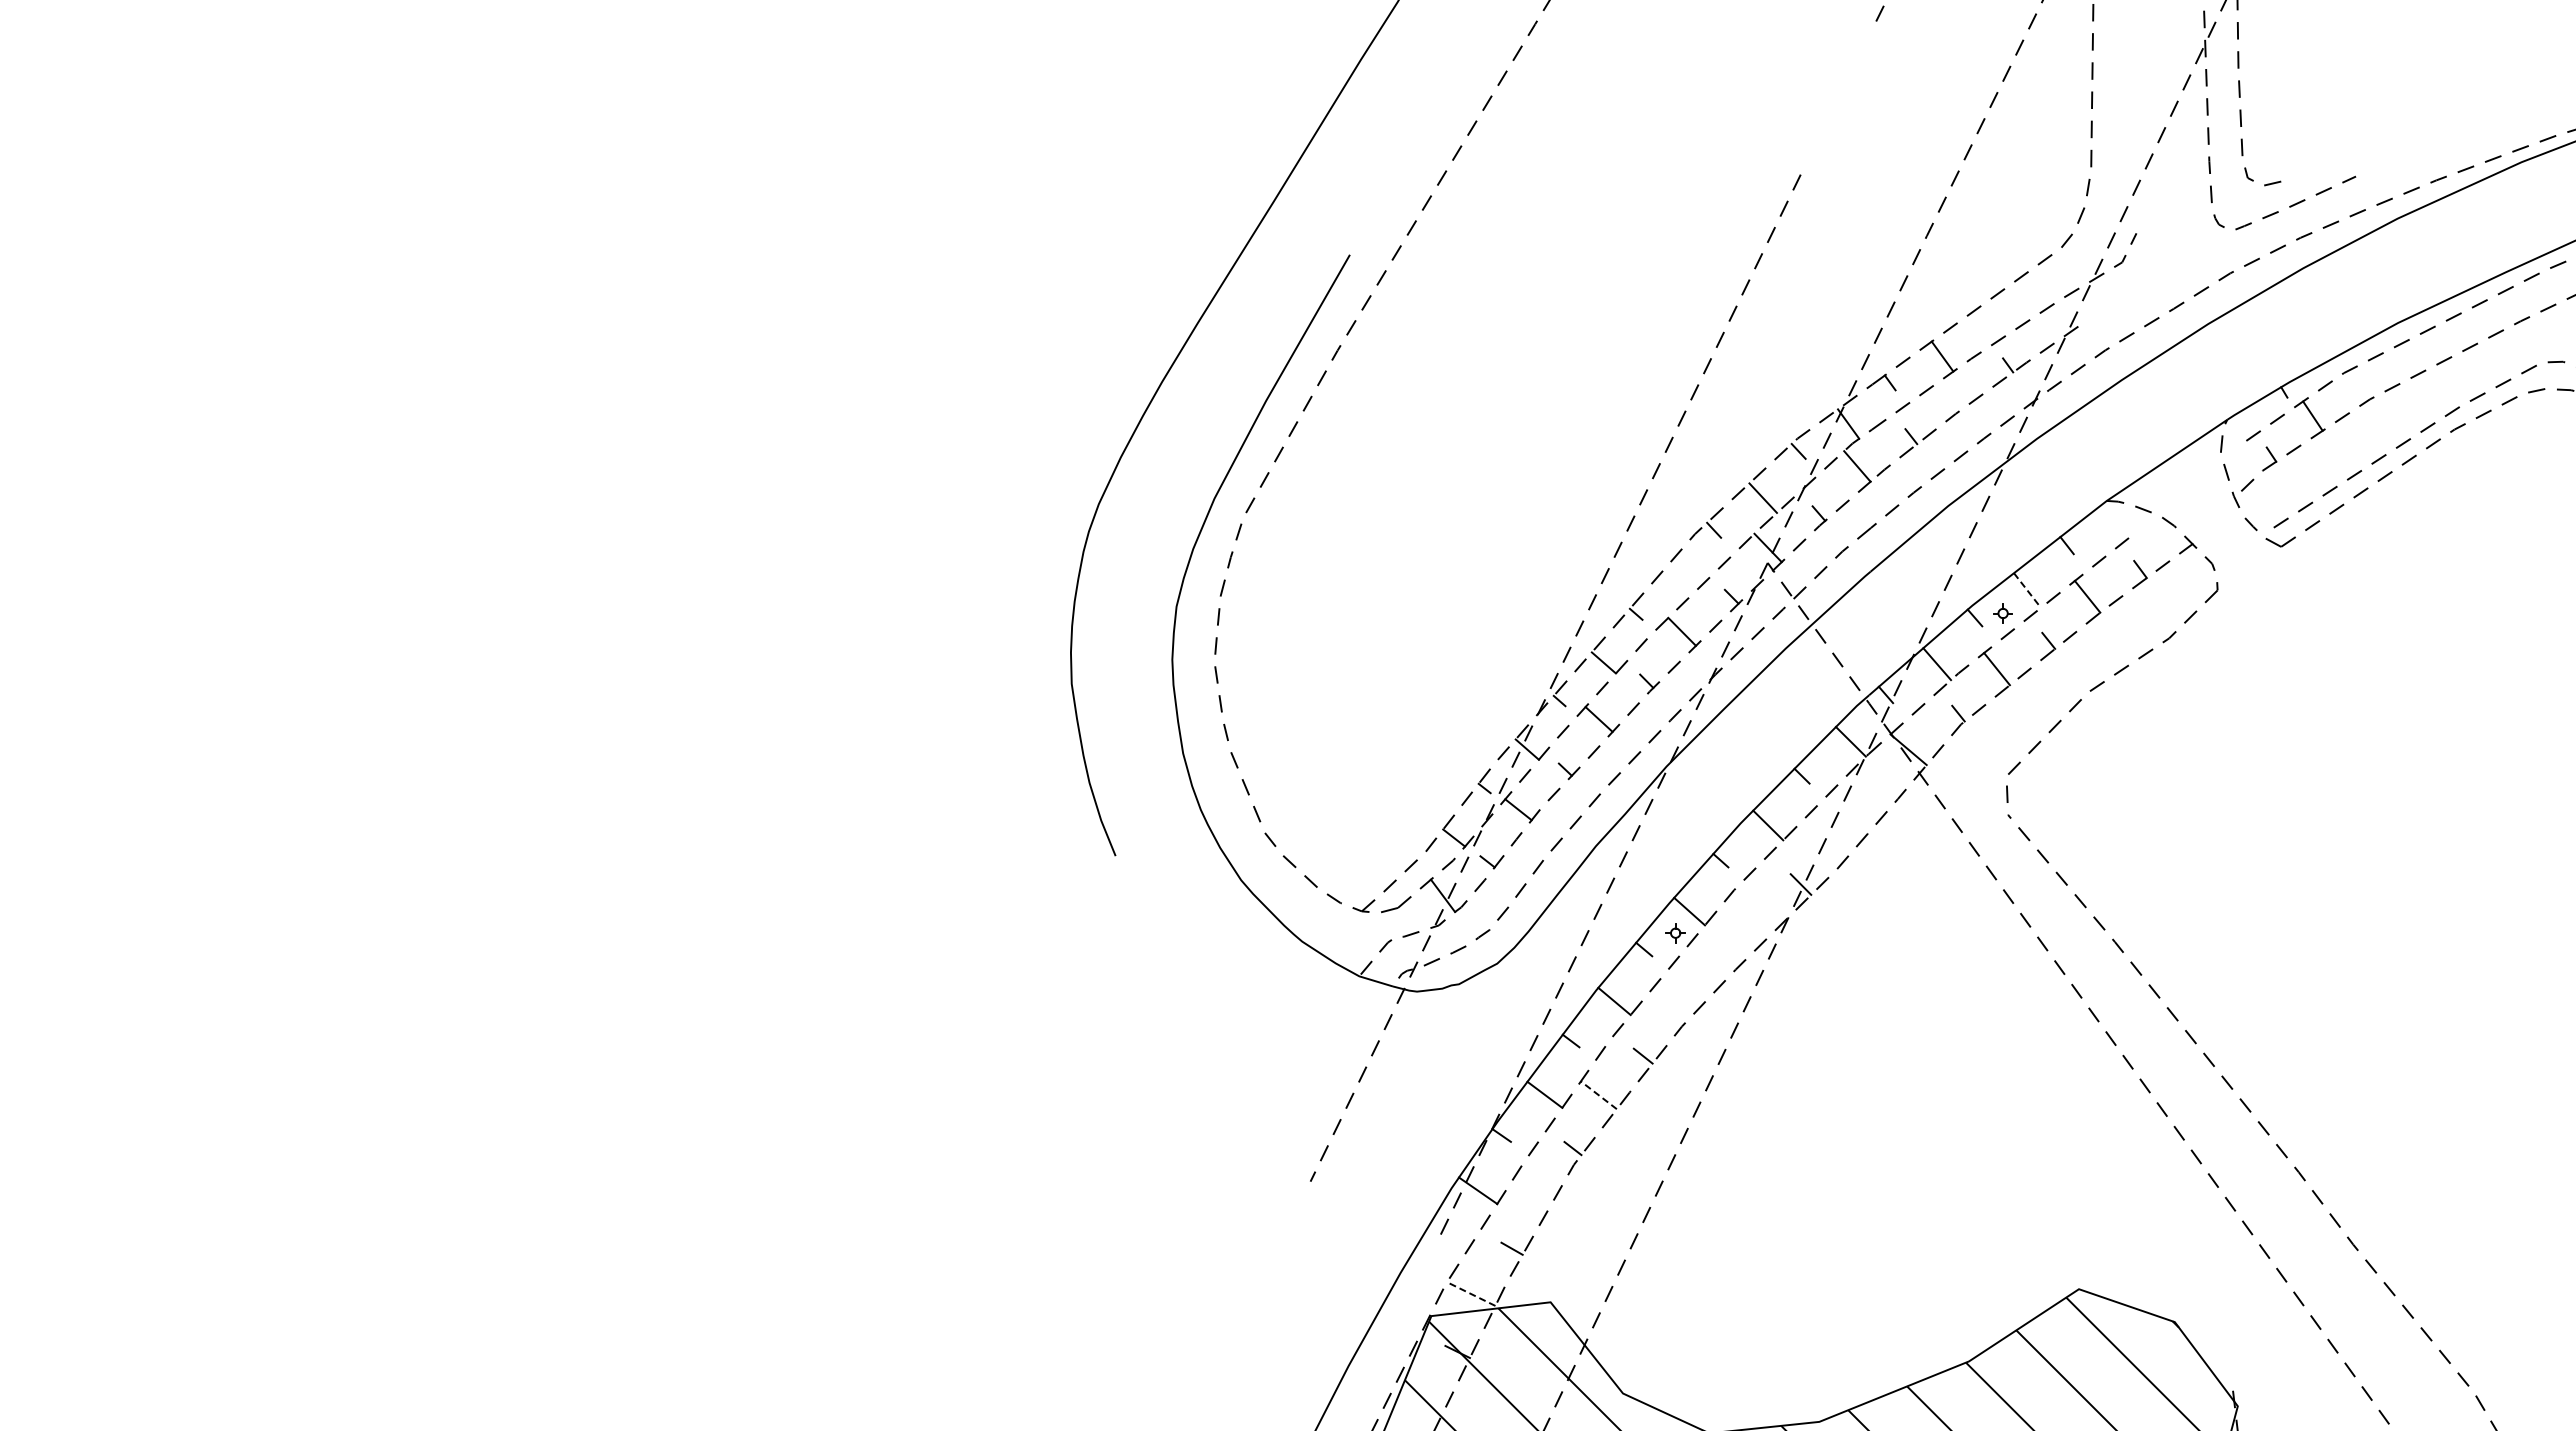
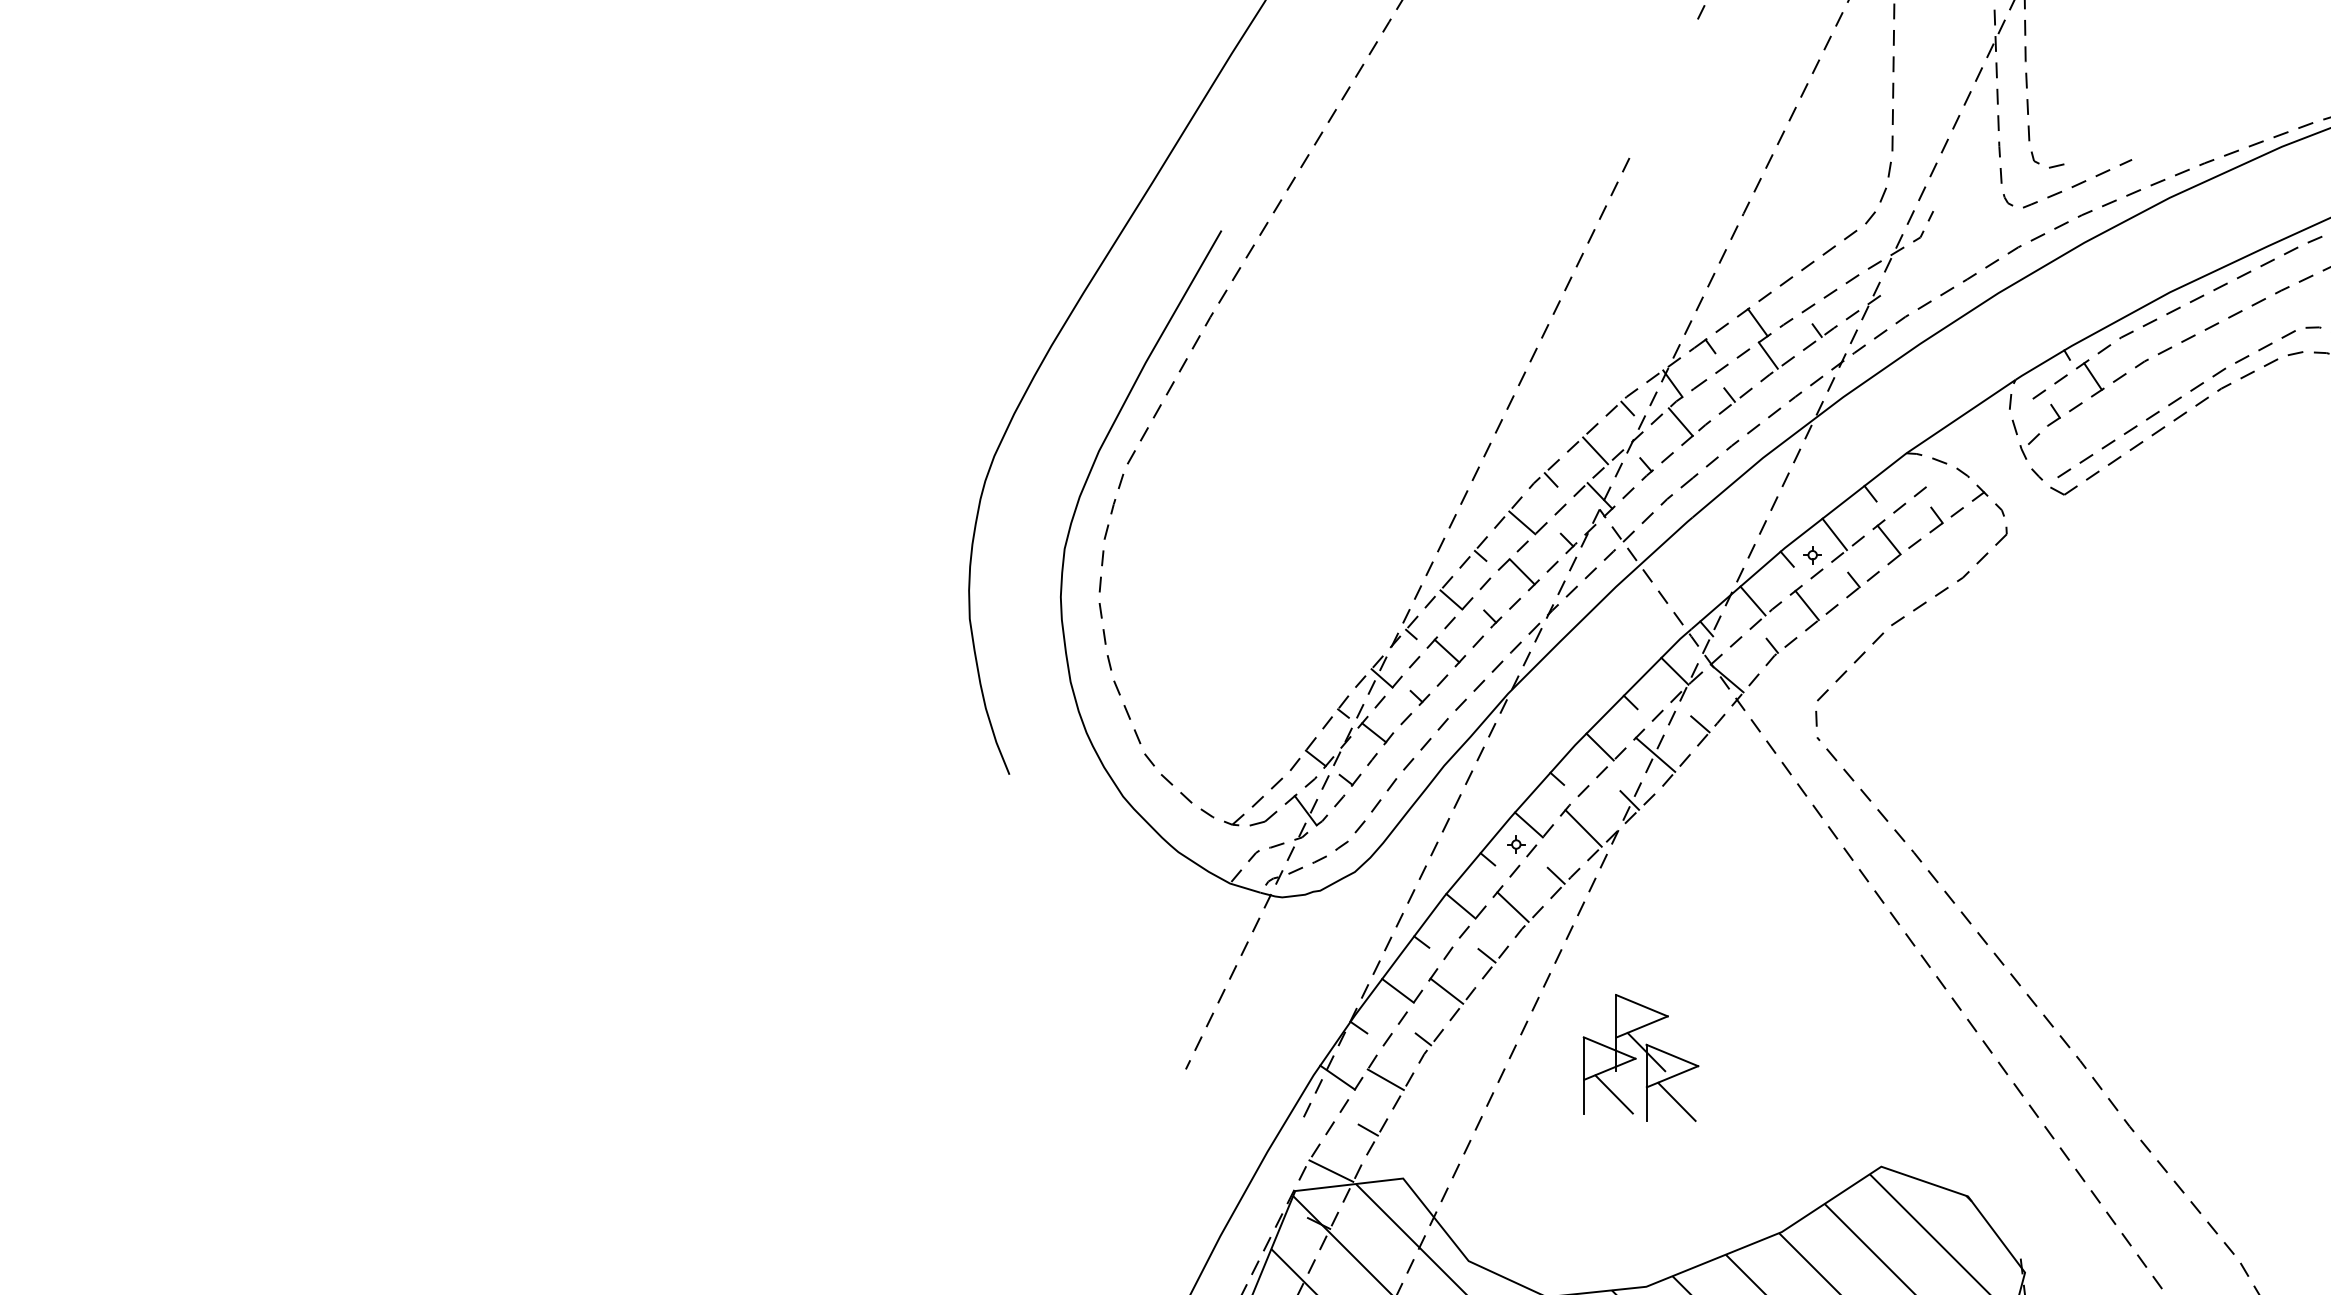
line: (1953, 392) -> (1767, 355), added
line: (1681, 577) -> (1521, 522), added
line: (2027, 590) -> (1834, 534), dashed -> solid
line: (1878, 800) -> (1699, 724), added
line: (1829, 833) -> (1655, 754), added
line: (1749, 915) -> (1583, 828), added
line: (1719, 967) -> (1556, 875), added
line: (1671, 1002) -> (1512, 907), added
line: (1598, 1095) -> (1446, 991), dashed -> solid
part: (1813, 1168) -> (1641, 1057), added
line: (1531, 1192) -> (1385, 1079), added
line: (1471, 1294) -> (1331, 1171), dashed -> solid

